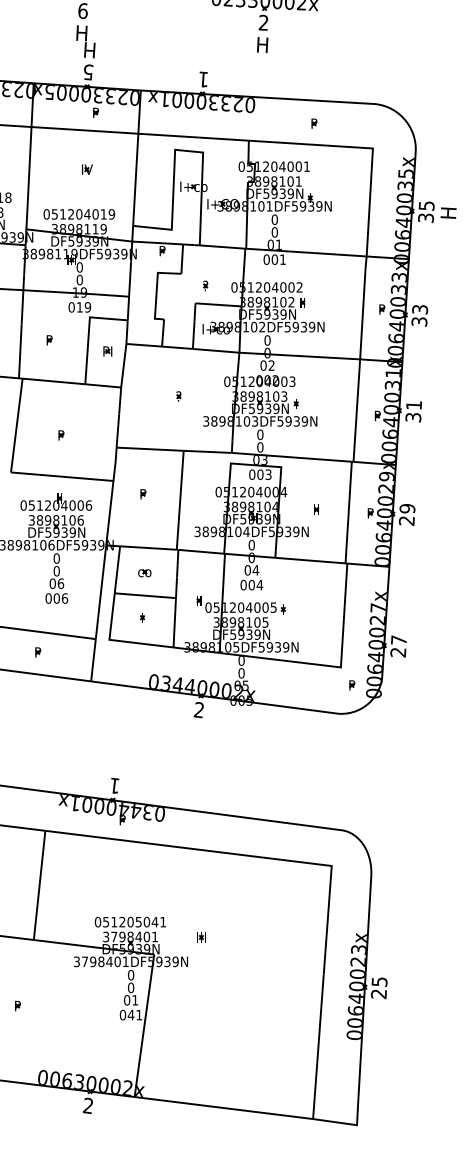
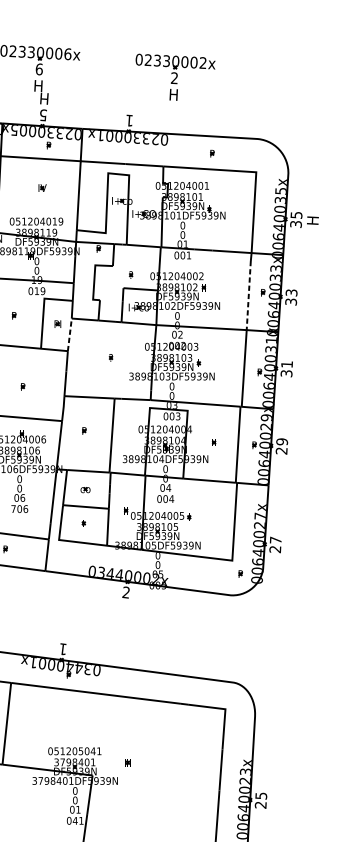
line: (362, 313) -> (248, 295), solid -> dashed
line: (123, 365) -> (69, 334), solid -> dashed
text: (48, 598) -> (13, 509), 006 -> 706

